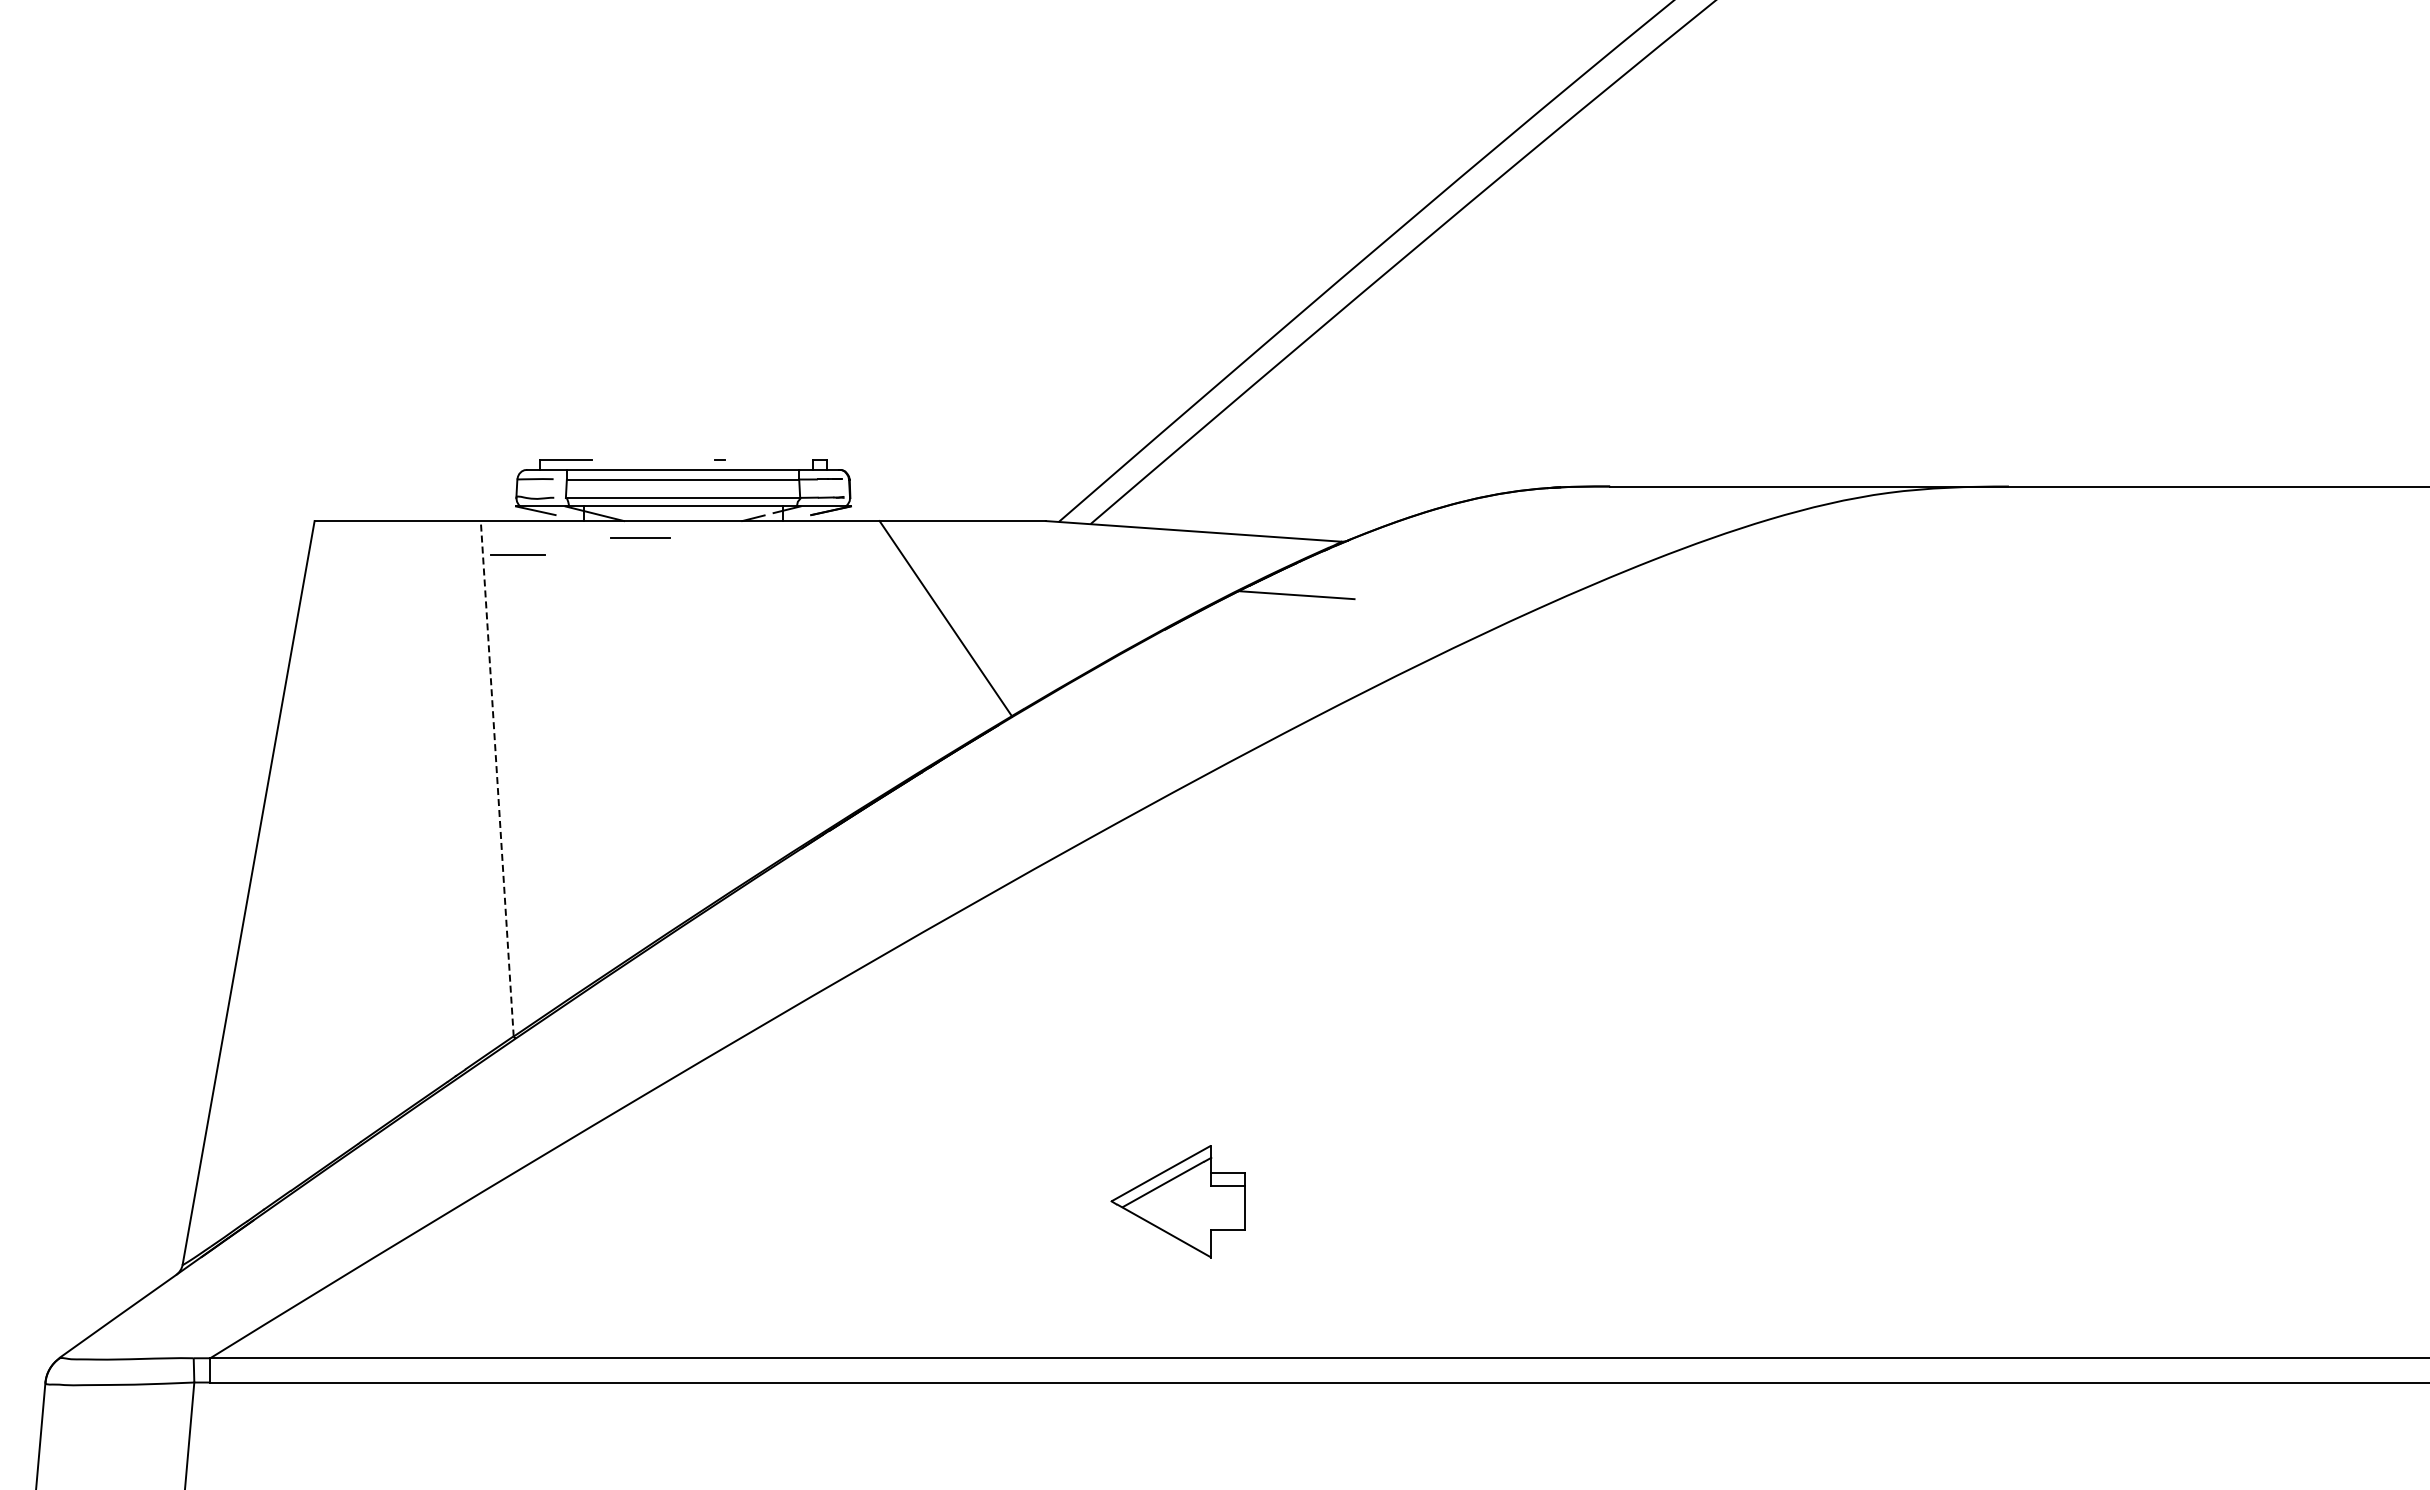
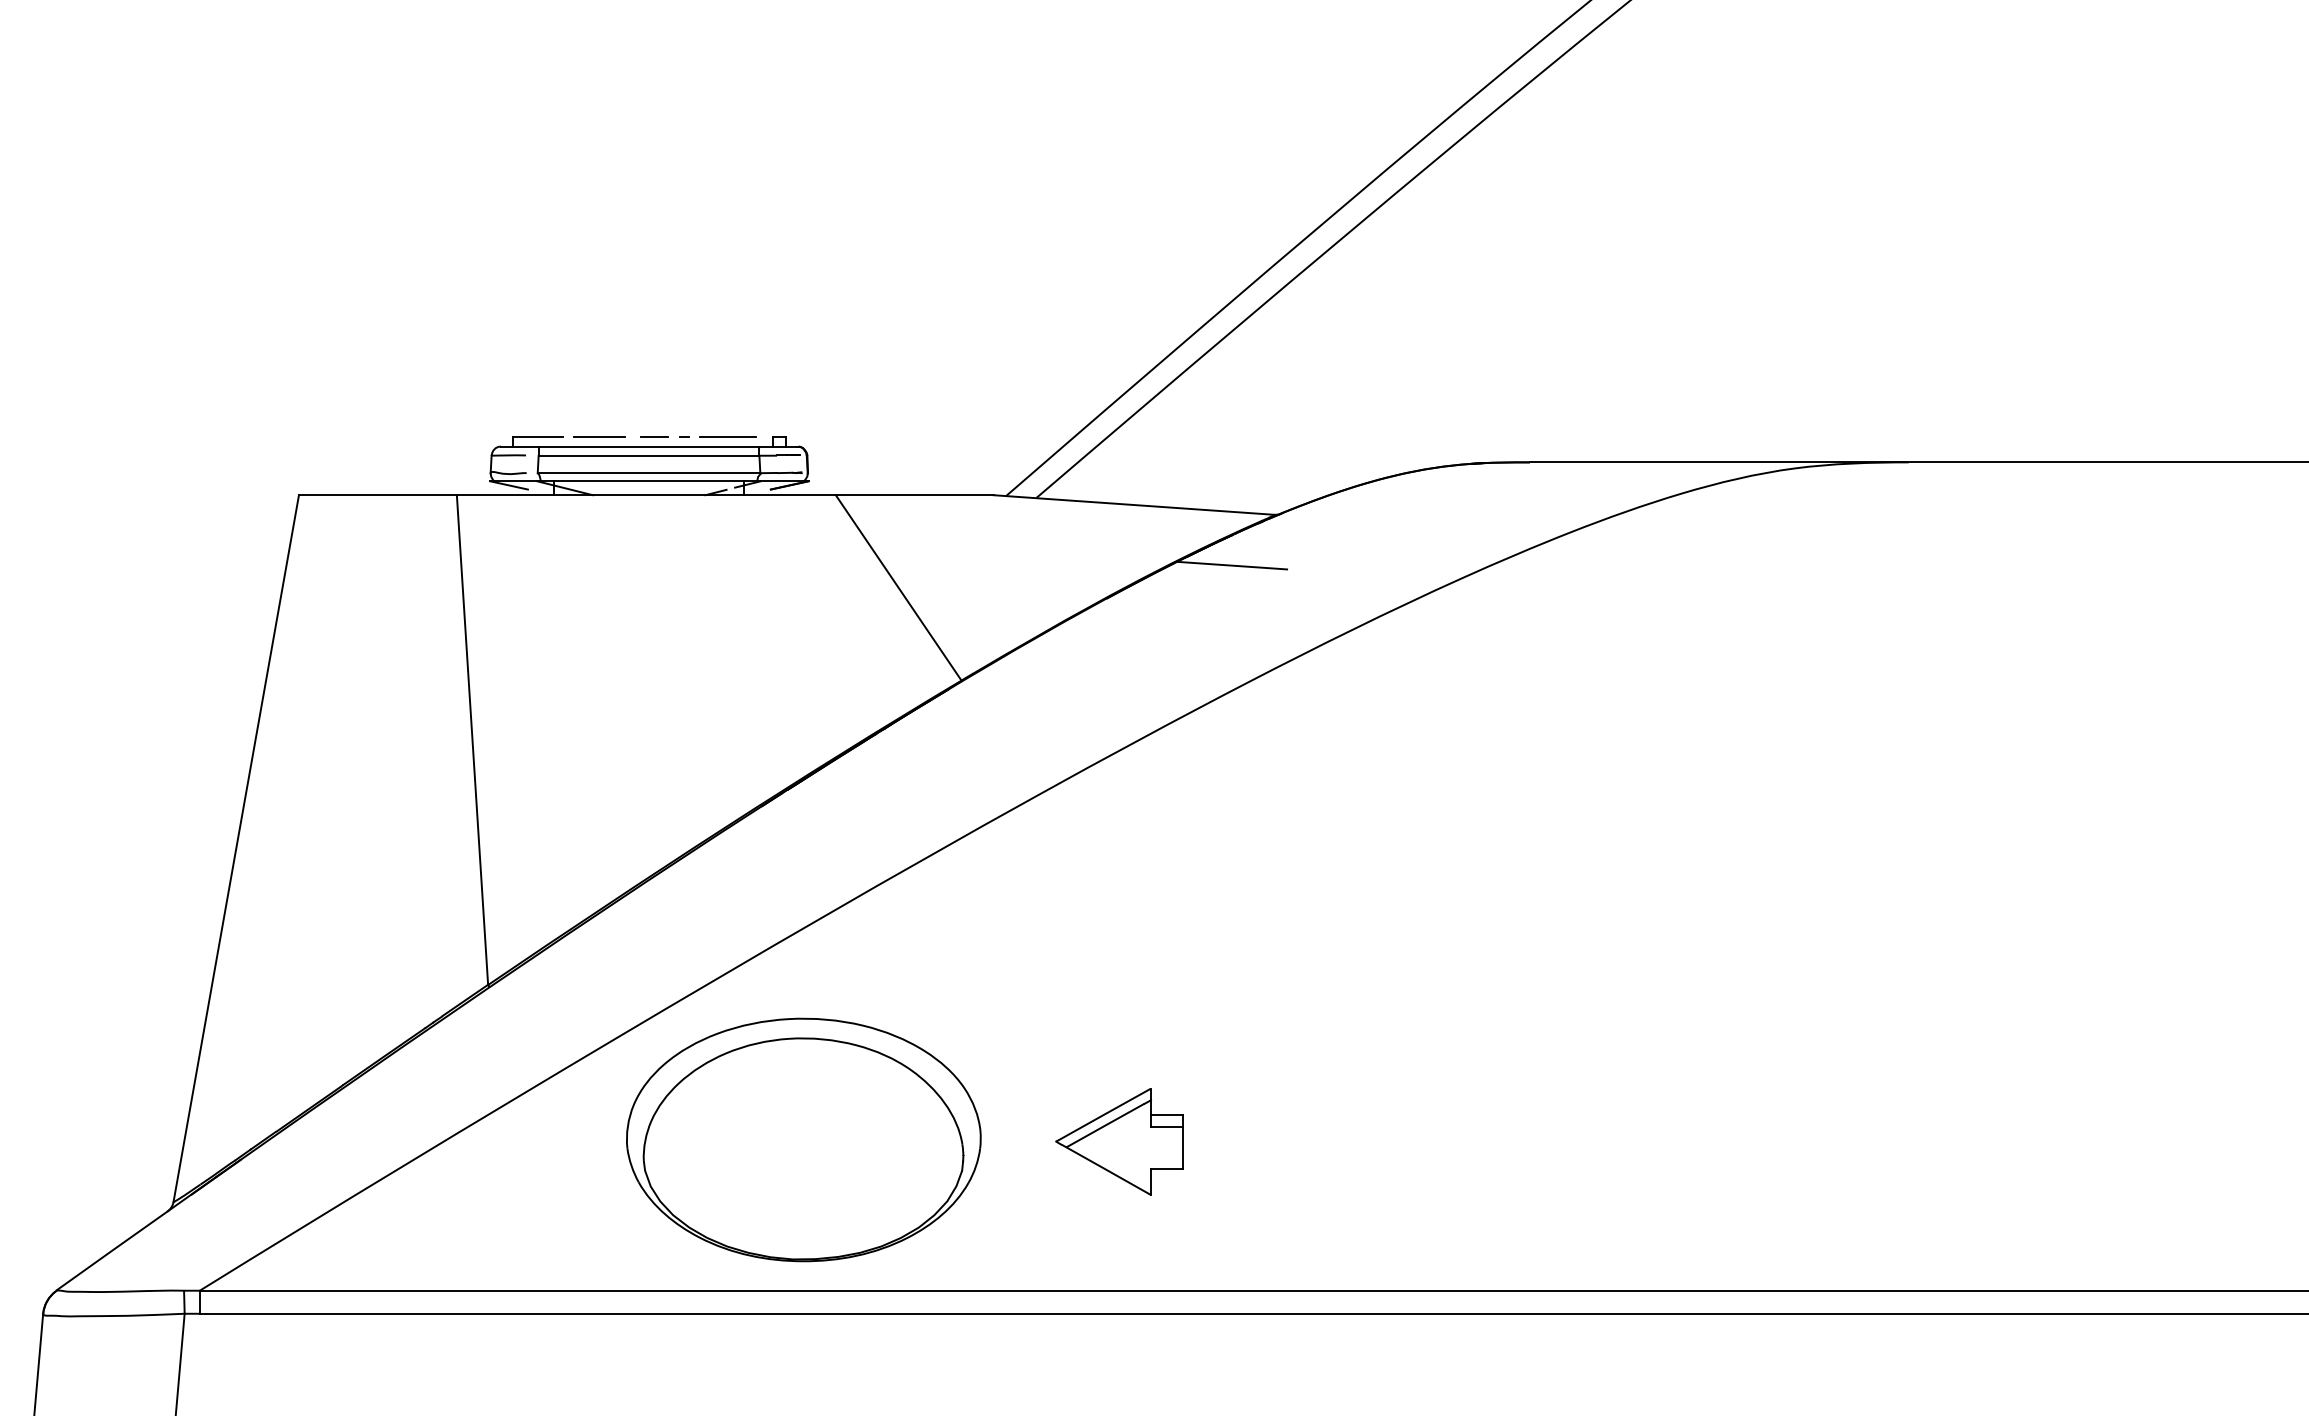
line: (688, 459) -> (654, 436), added
line: (640, 537) -> (728, 436), moved
line: (517, 554) -> (599, 436), moved
line: (497, 778) -> (472, 739), dashed -> solid
part: (845, 1199) -> (803, 1139), added

